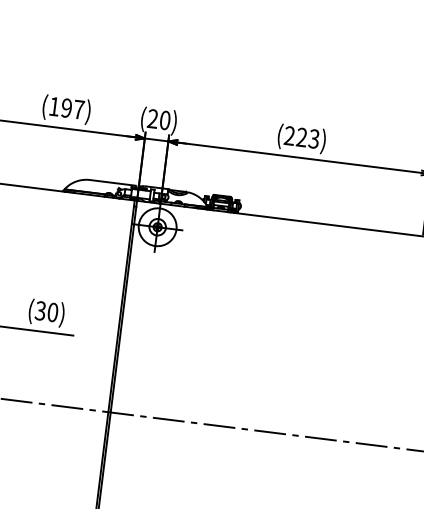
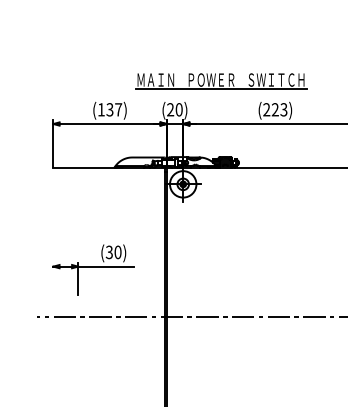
part: (230, 87) -> (221, 81), added
text: (66, 107) -> (109, 109), (197) -> (137)

